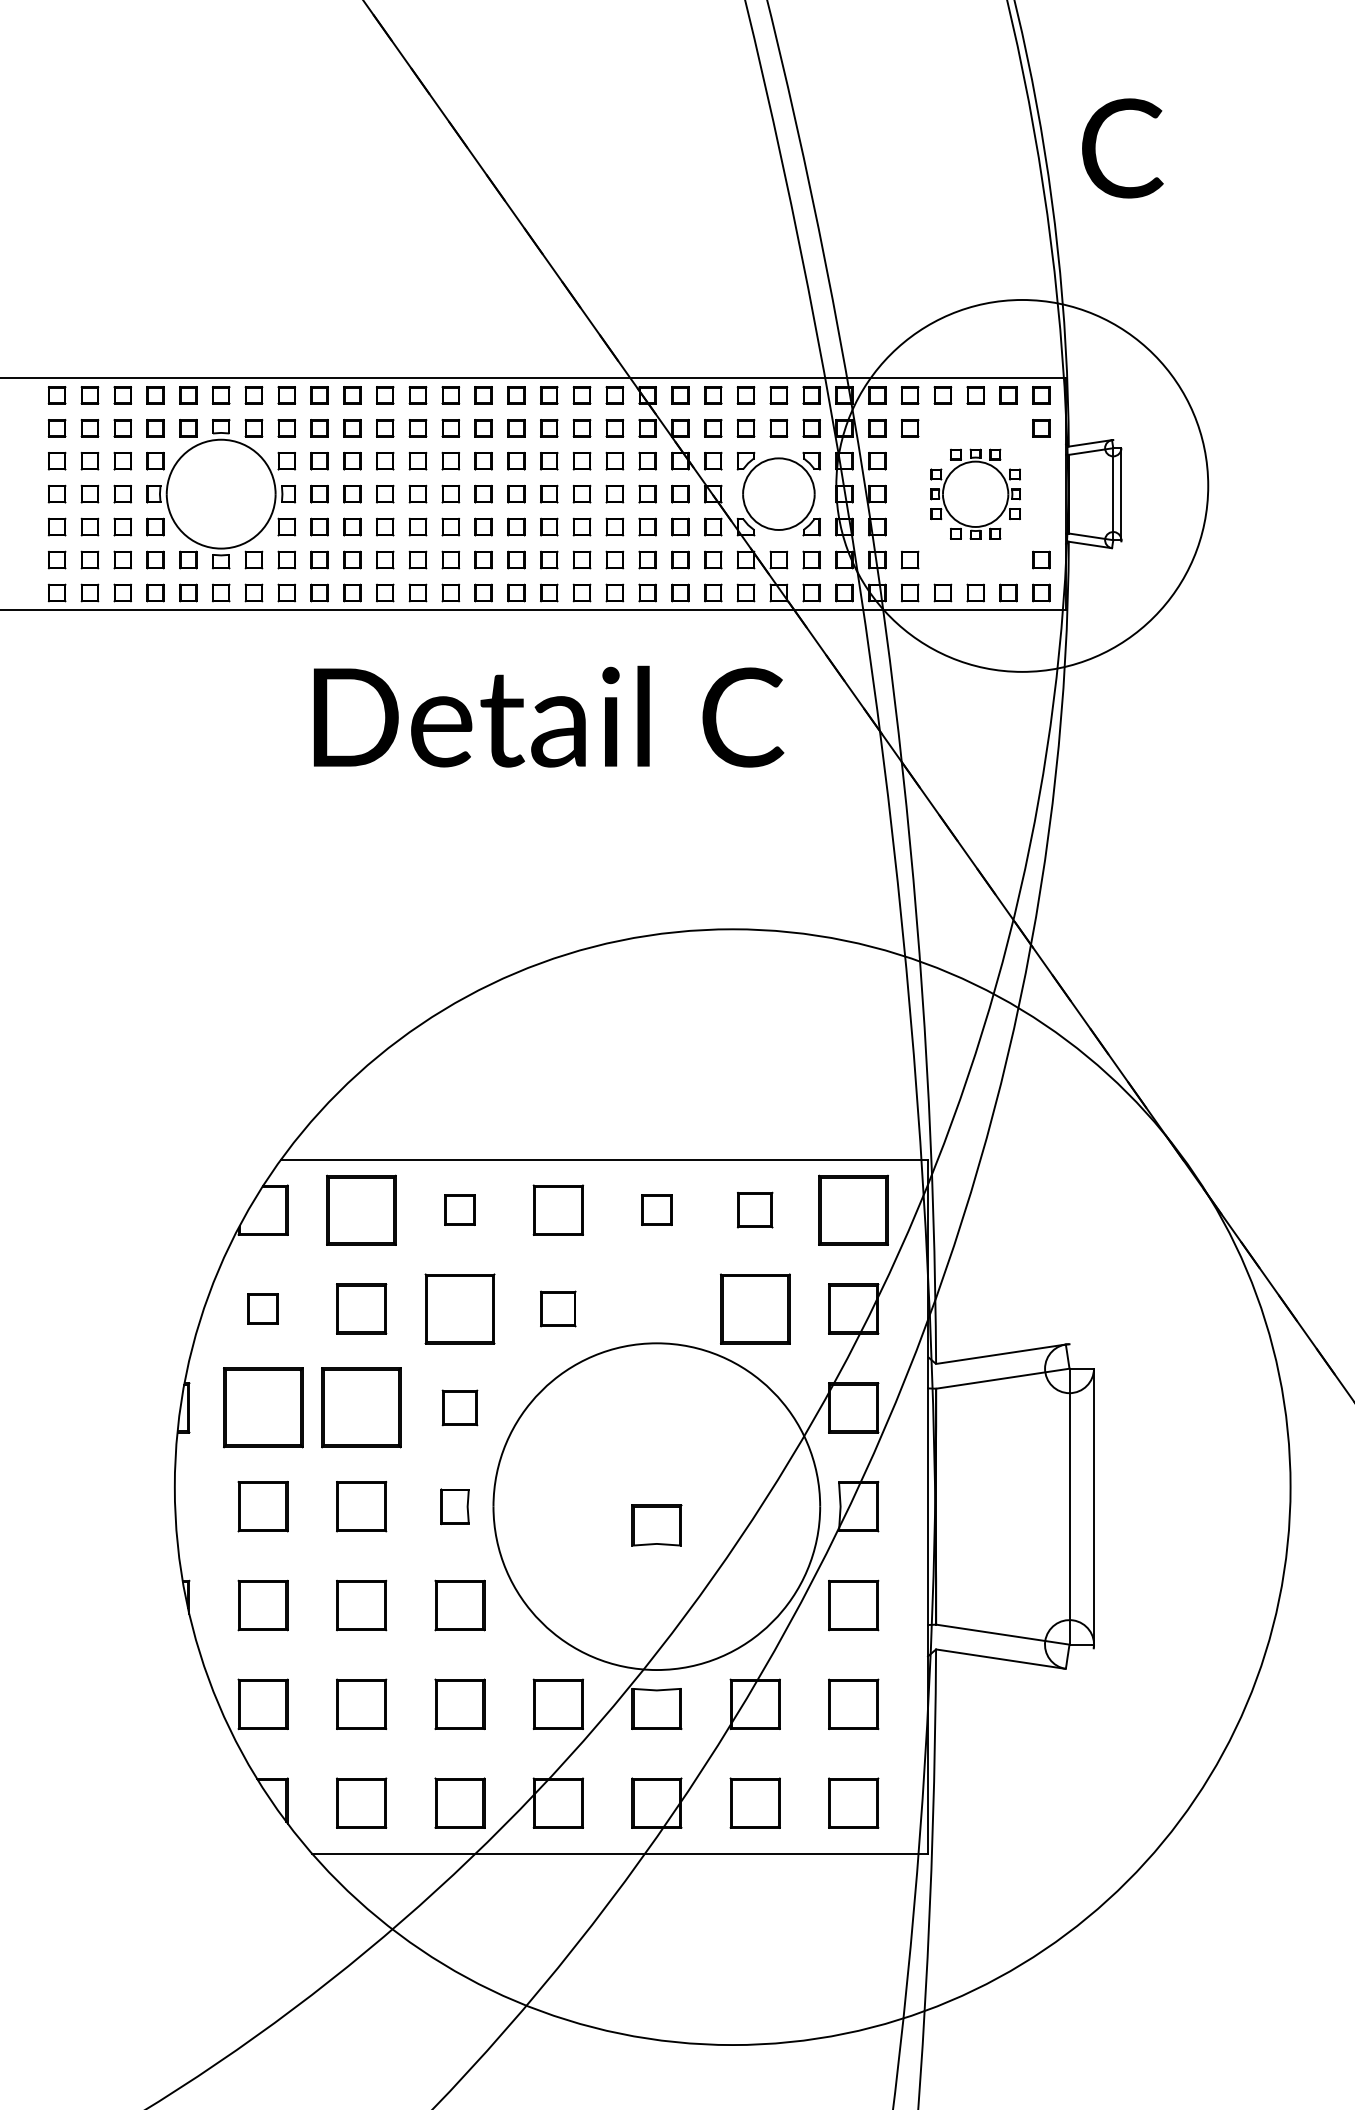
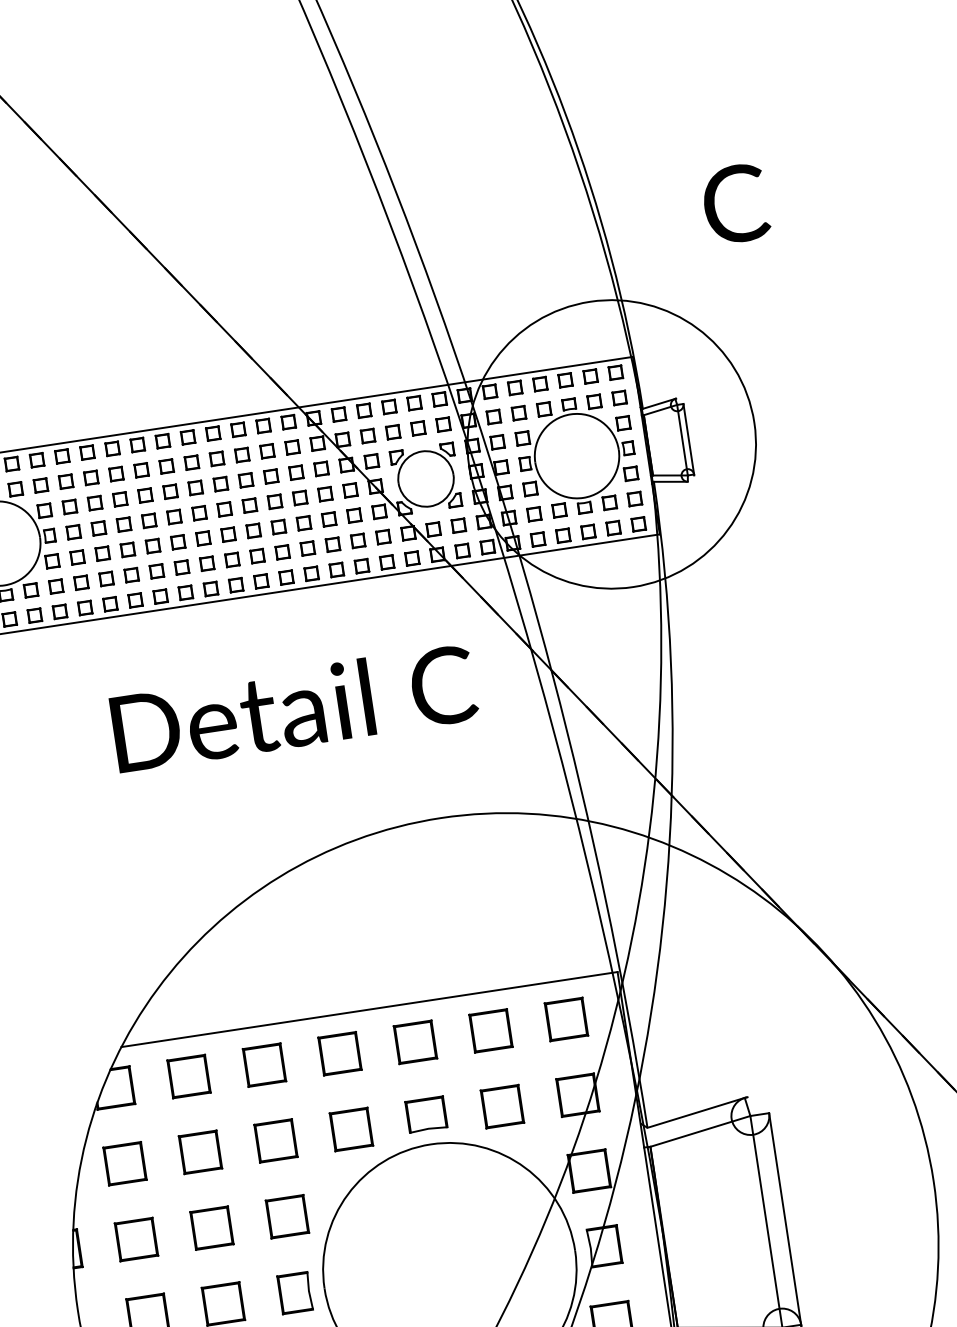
text: (1122, 148) -> (735, 204), moved
part: (975, 494) -> (576, 456), size x1.67
text: (549, 716) -> (294, 707), moved
part: (361, 1209) -> (188, 1076), size x0.71
part: (459, 1209) -> (264, 1064), size x1.67
part: (656, 1209) -> (415, 1041), size x1.67
part: (754, 1209) -> (490, 1030), size x1.43
part: (853, 1209) -> (566, 1018), size x0.71
part: (262, 1308) -> (124, 1163), size x1.67
part: (459, 1308) -> (275, 1140), size x0.71
part: (557, 1308) -> (350, 1129), size x1.43
part: (754, 1308) -> (501, 1106), size x0.71
part: (262, 1407) -> (135, 1239), size x0.62
part: (361, 1407) -> (211, 1227), size x0.62
part: (459, 1407) -> (287, 1216), size x1.43
part: (454, 1506) -> (294, 1293), size x1.43
part: (656, 1525) -> (426, 1114), moved

